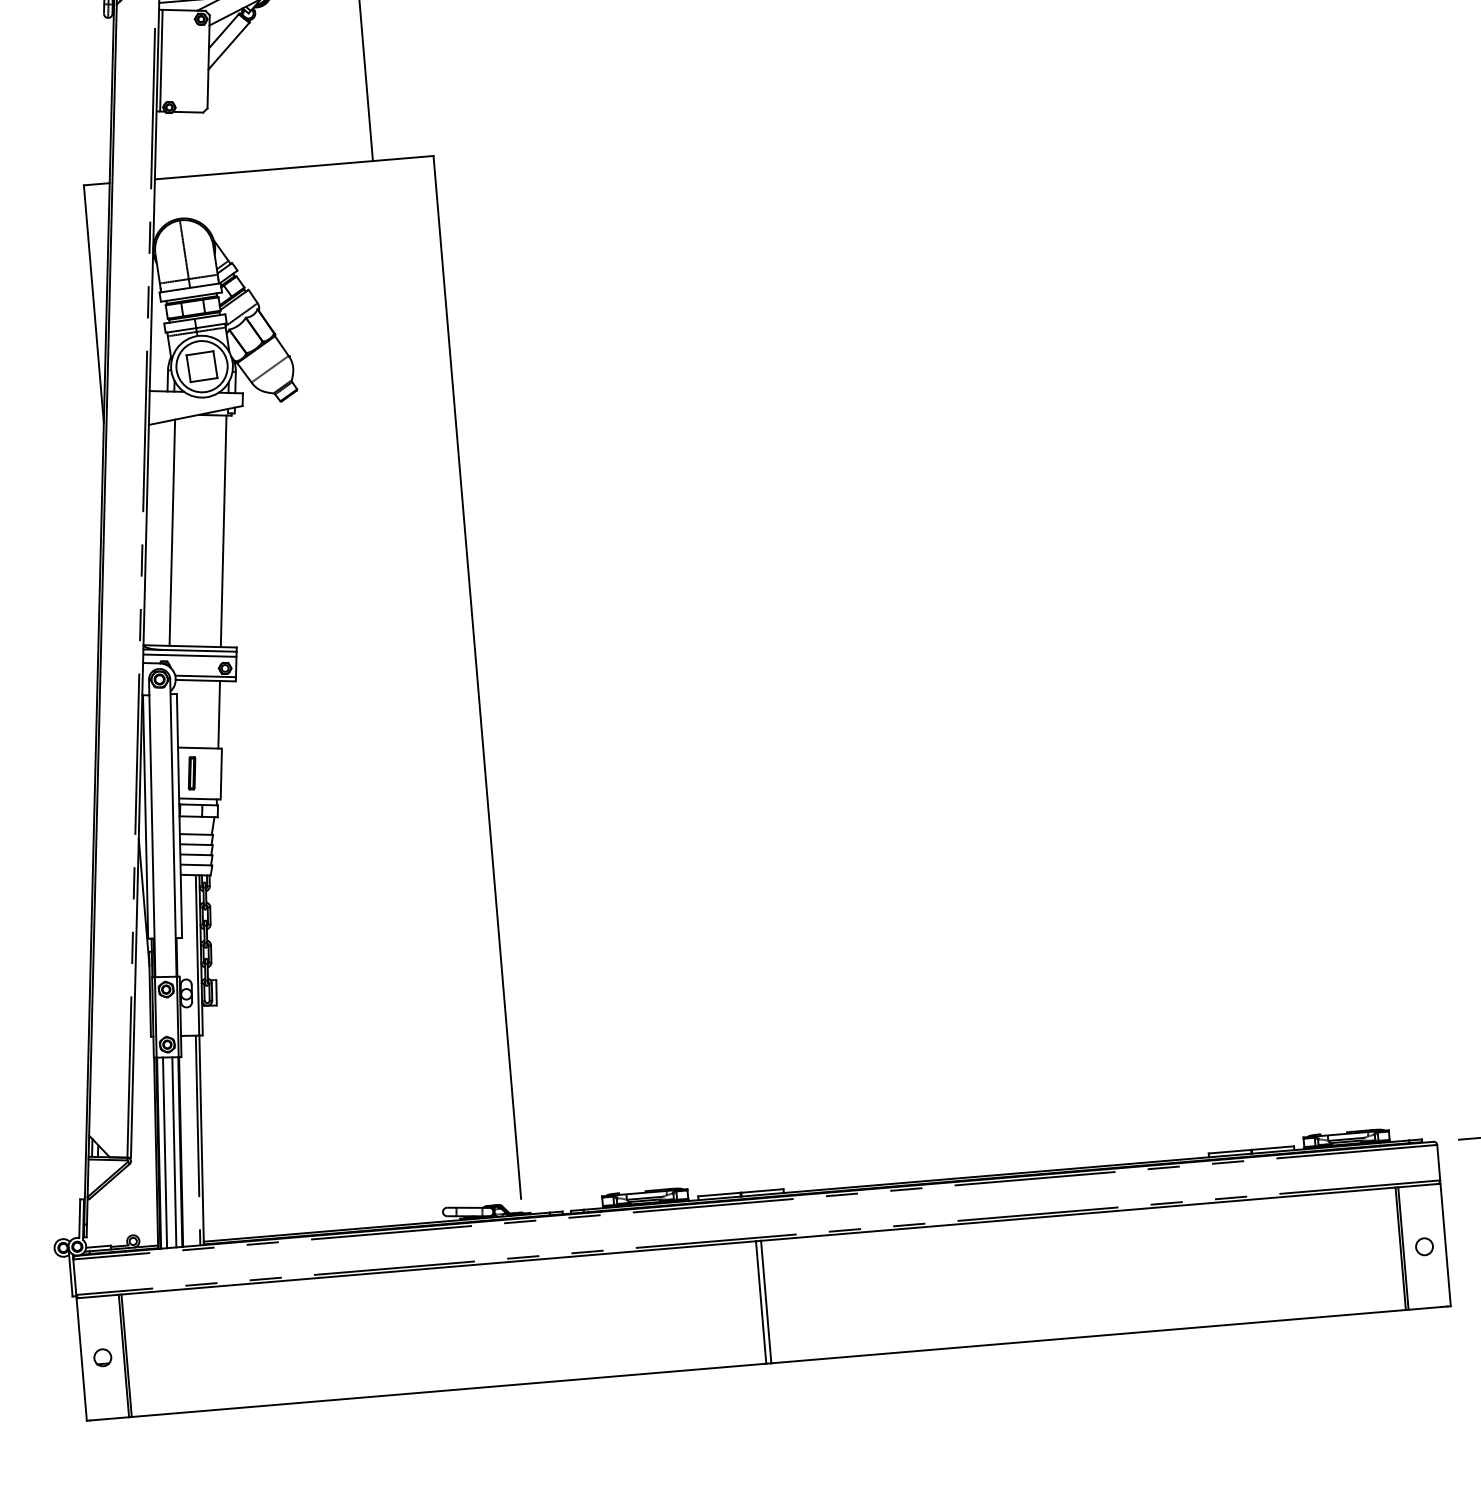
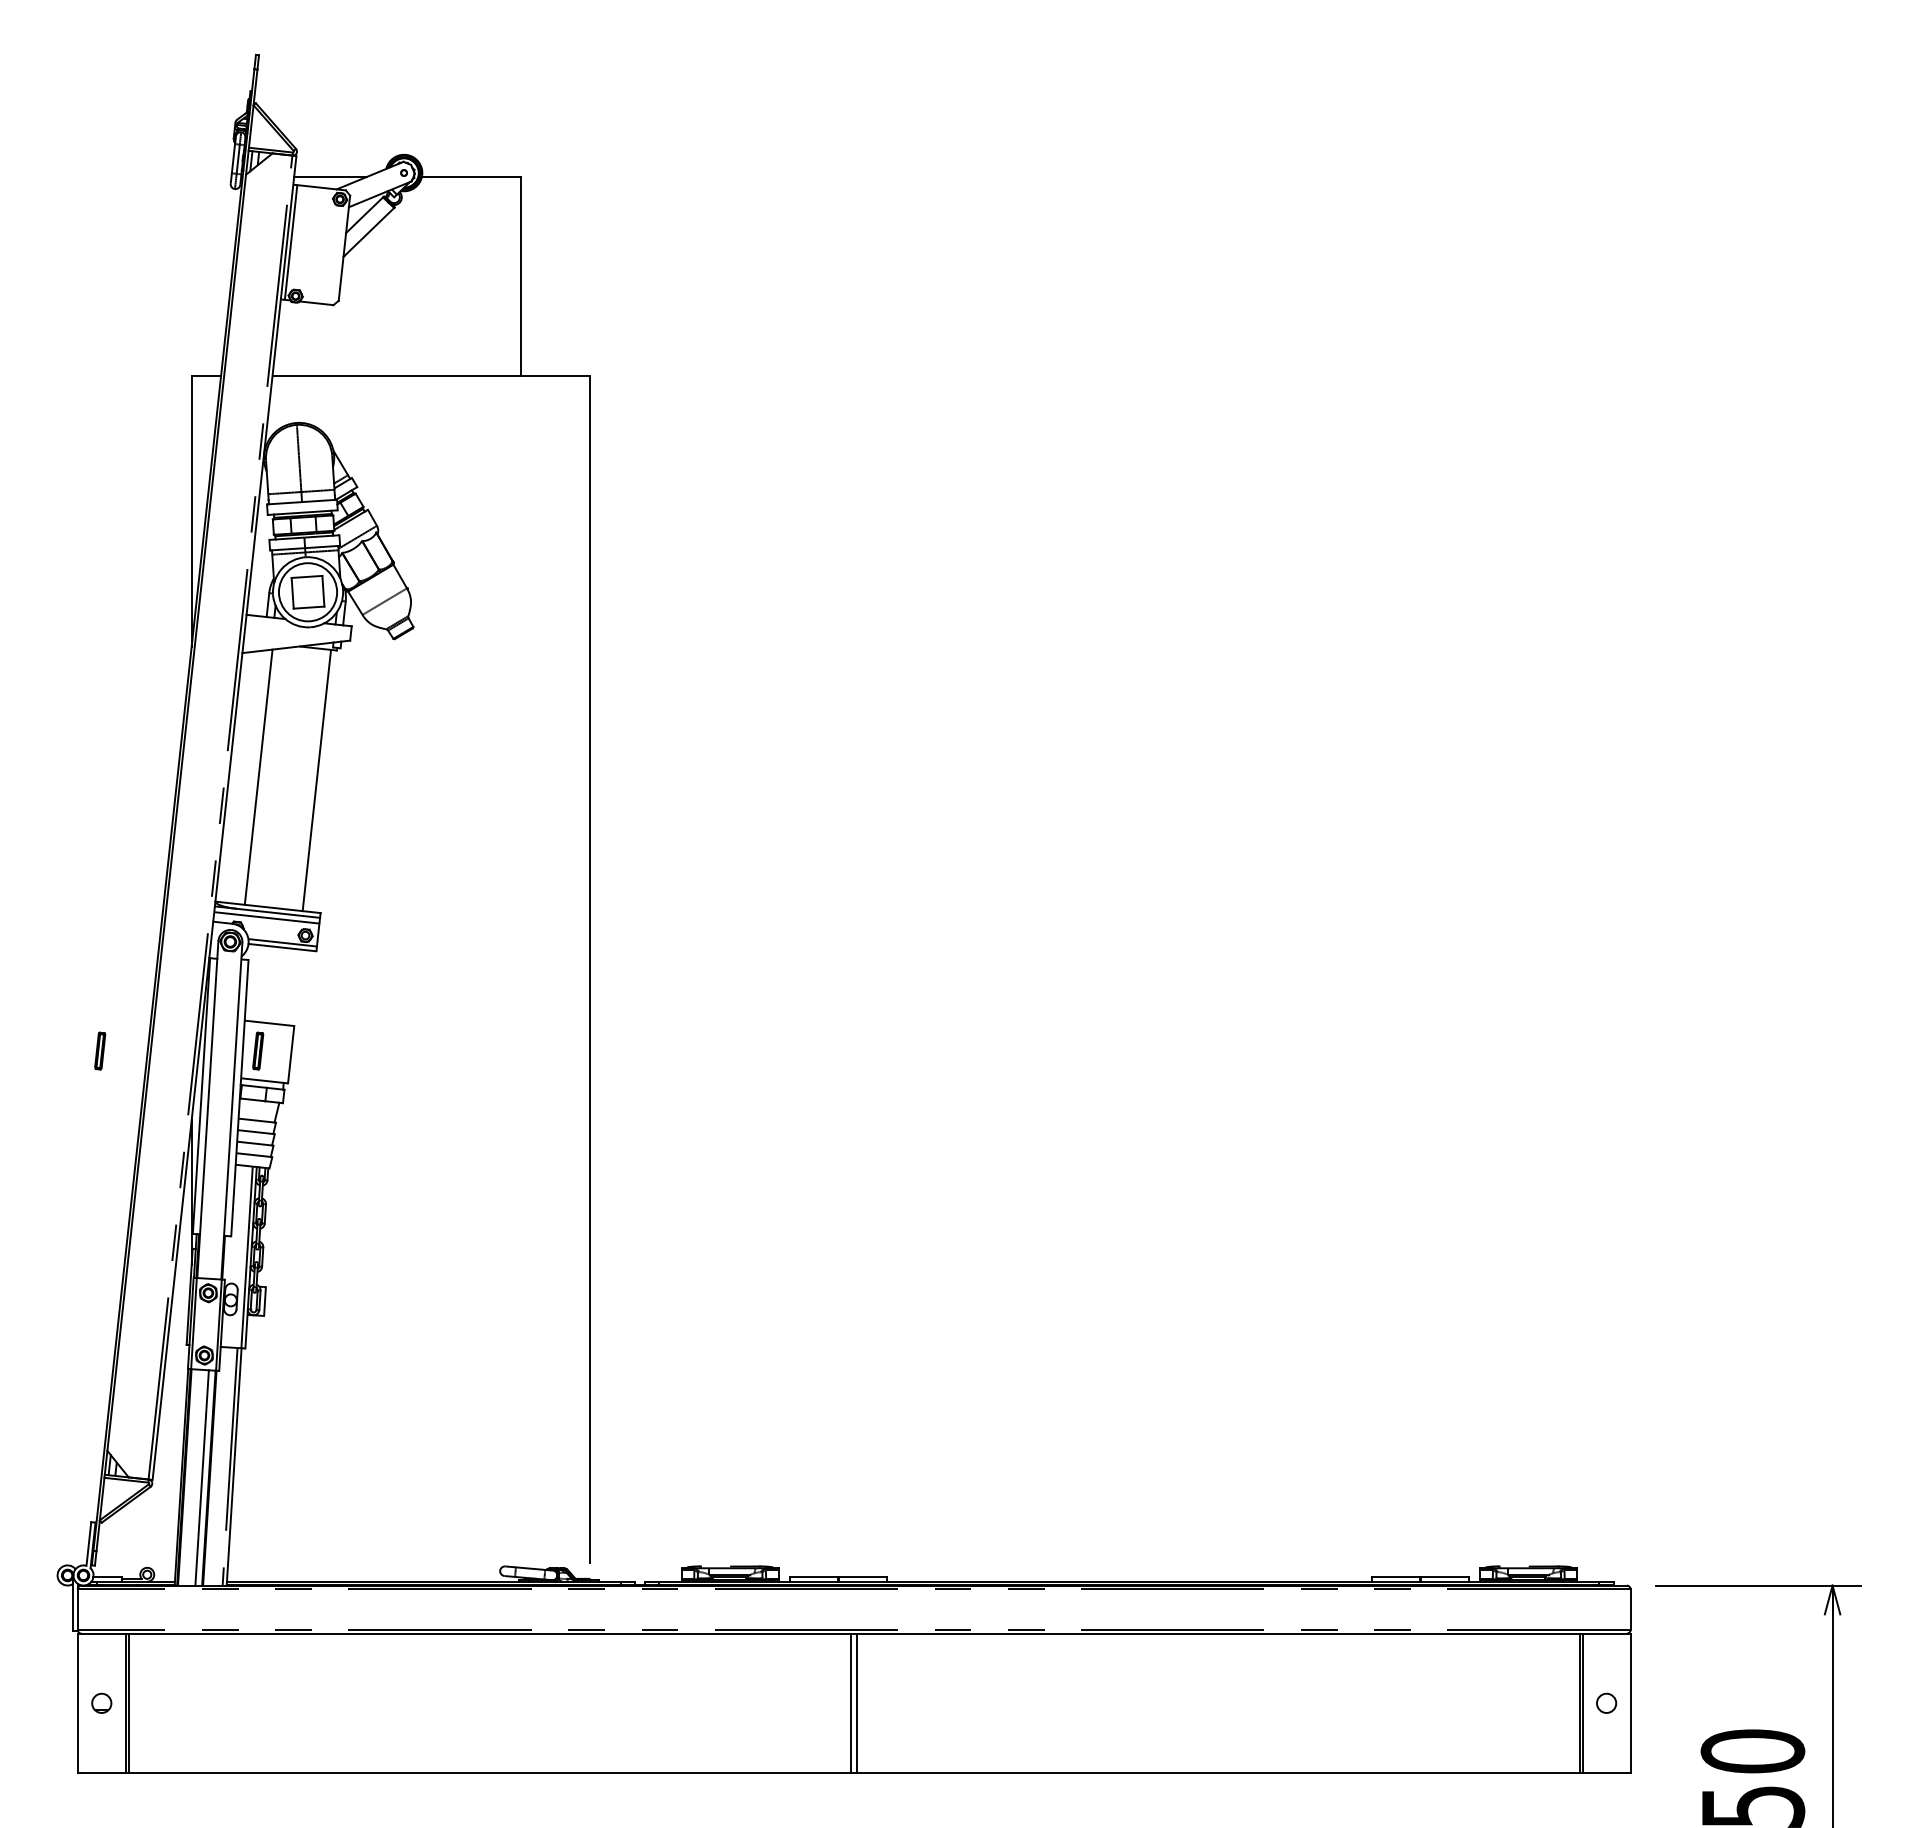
line: (219, 714) -> (294, 987), removed
part: (53, 784) -> (100, 1050), added
line: (164, 1152) -> (191, 1477), removed

